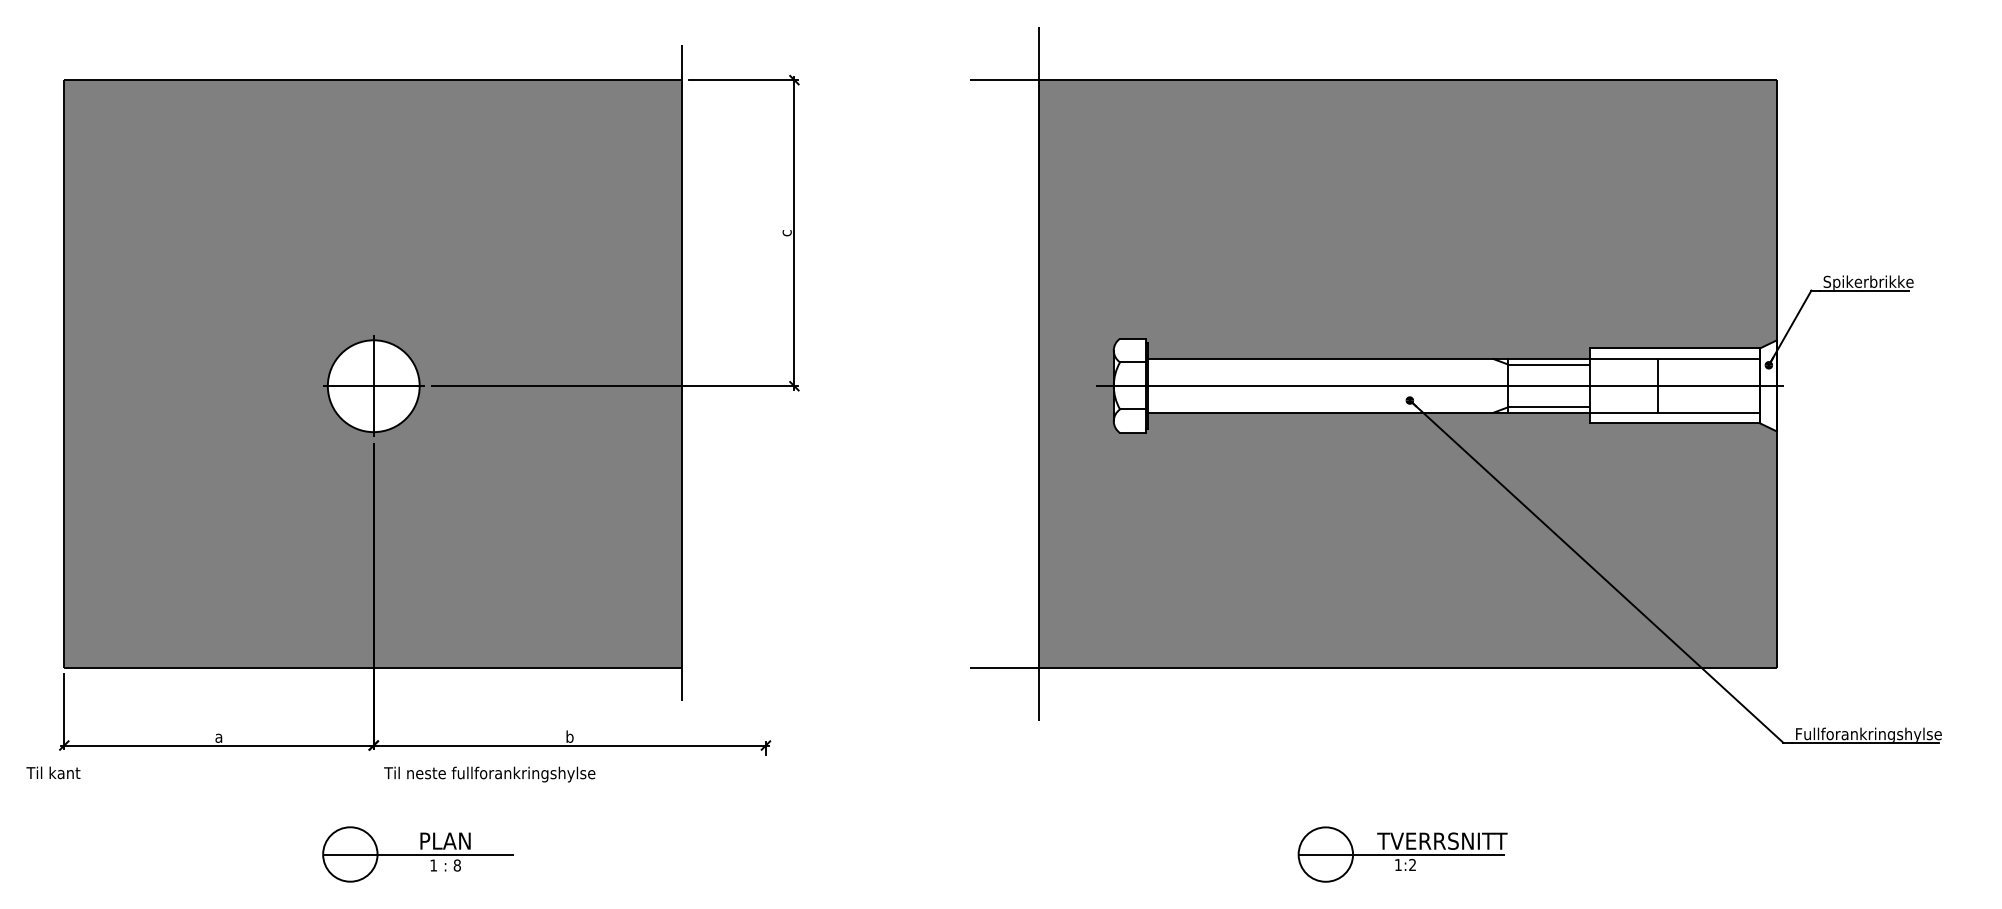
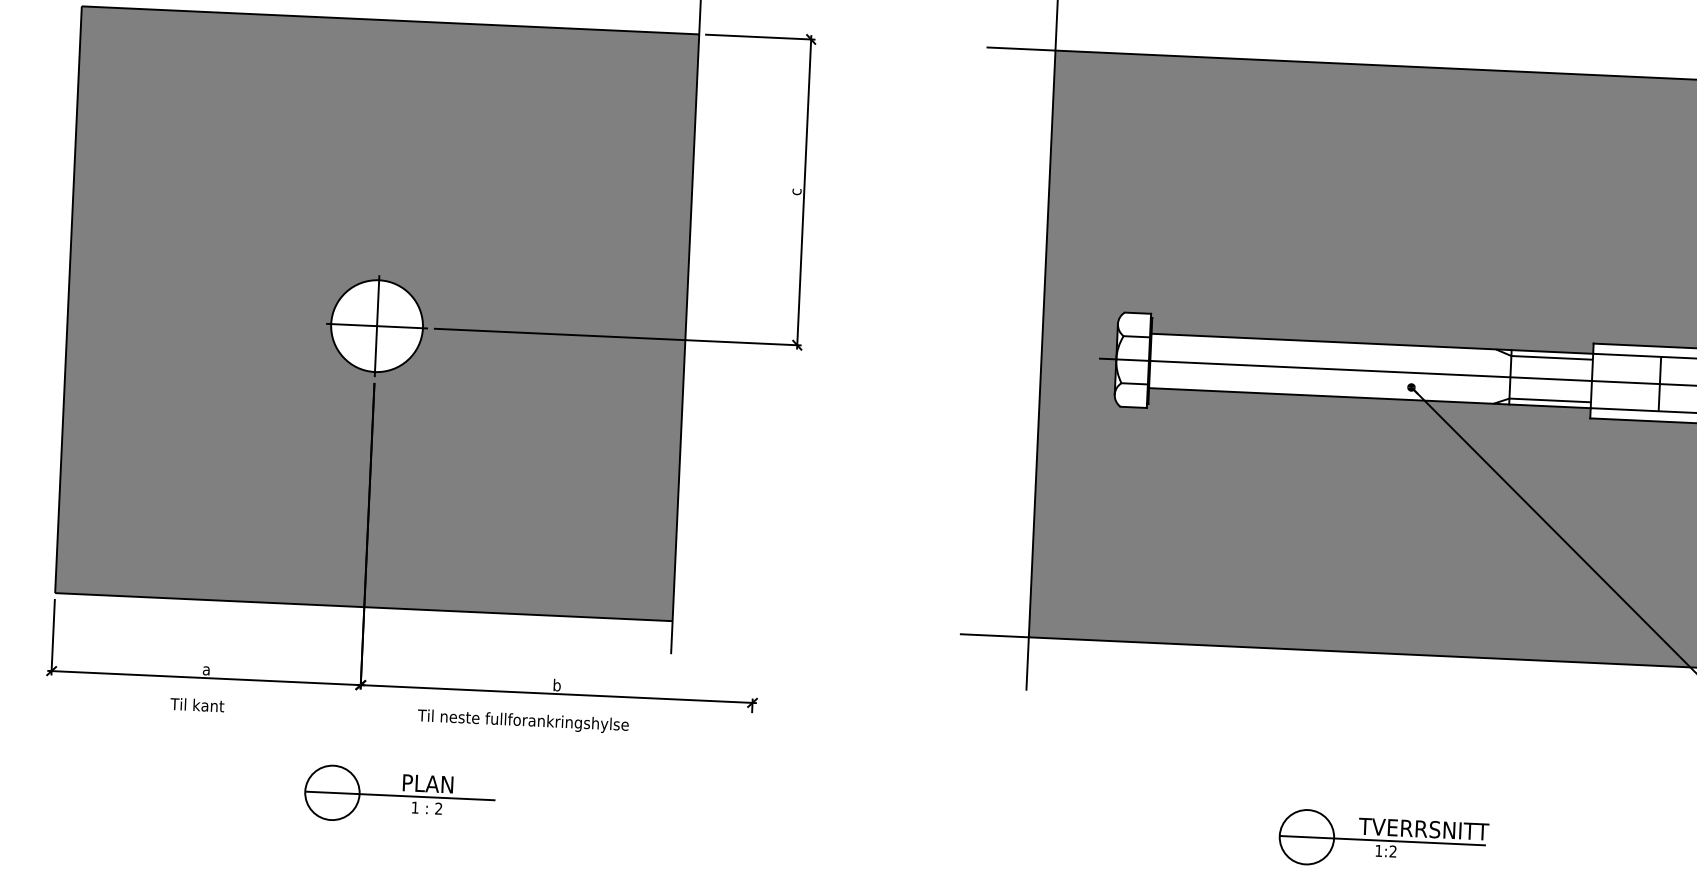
text: (53, 772) -> (197, 704), moved
text: (489, 774) -> (523, 721), moved
text: (456, 865) -> (437, 808), 8 -> 2

